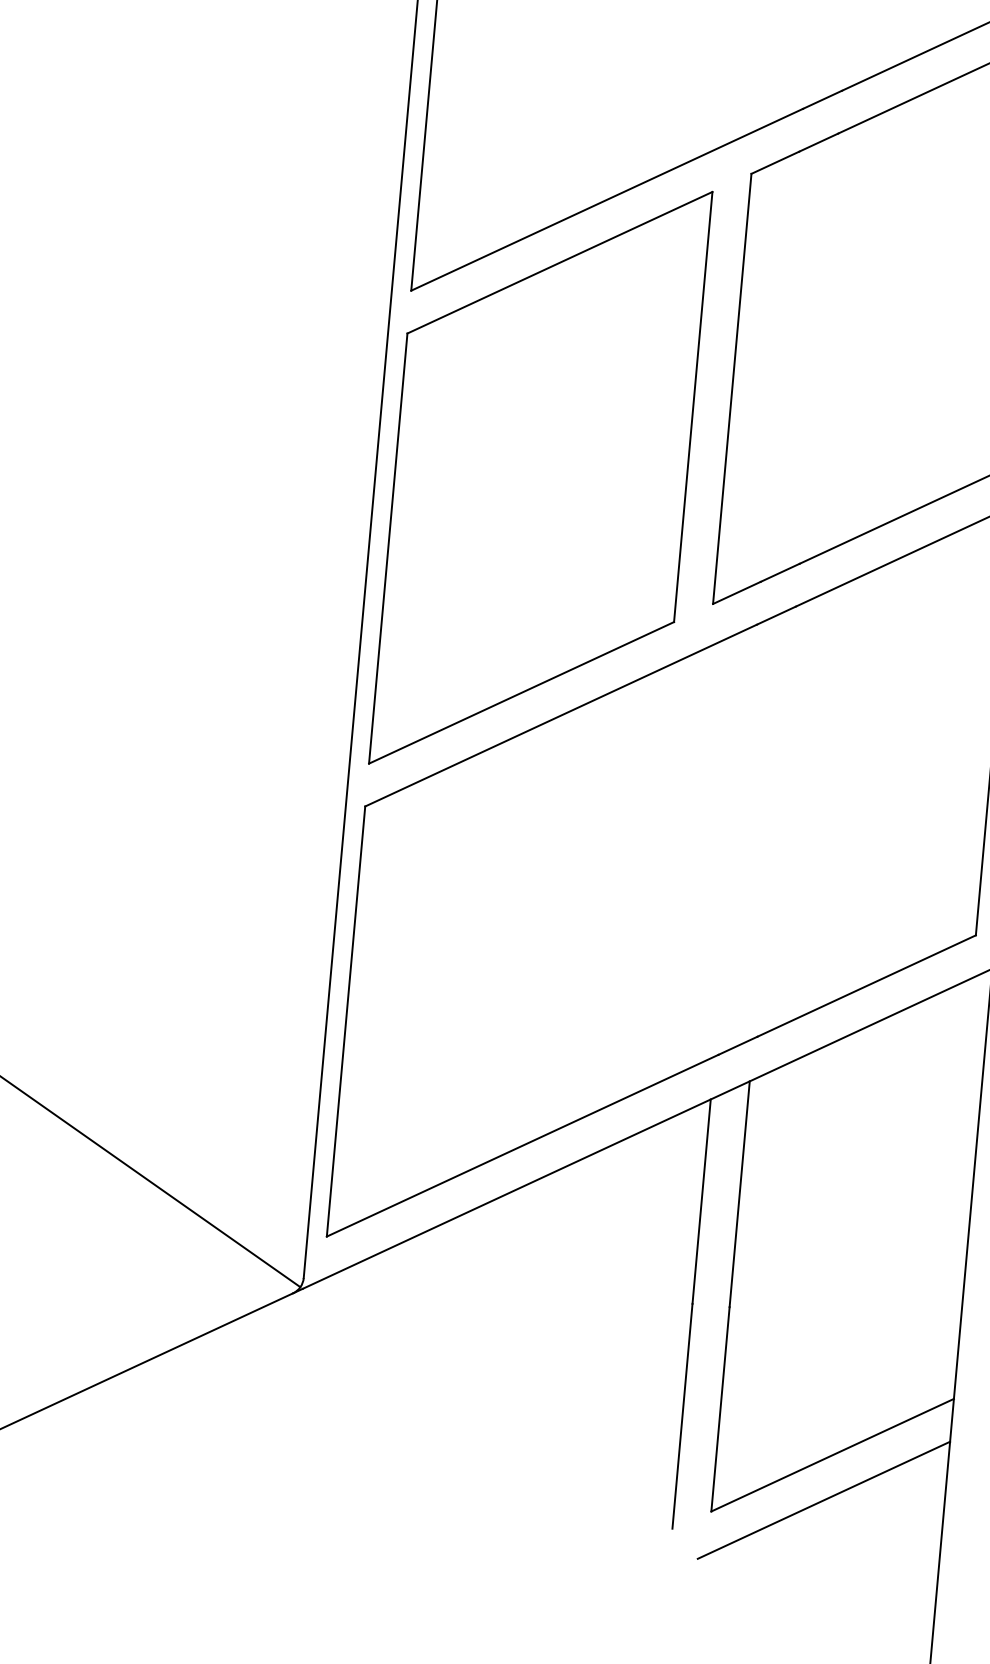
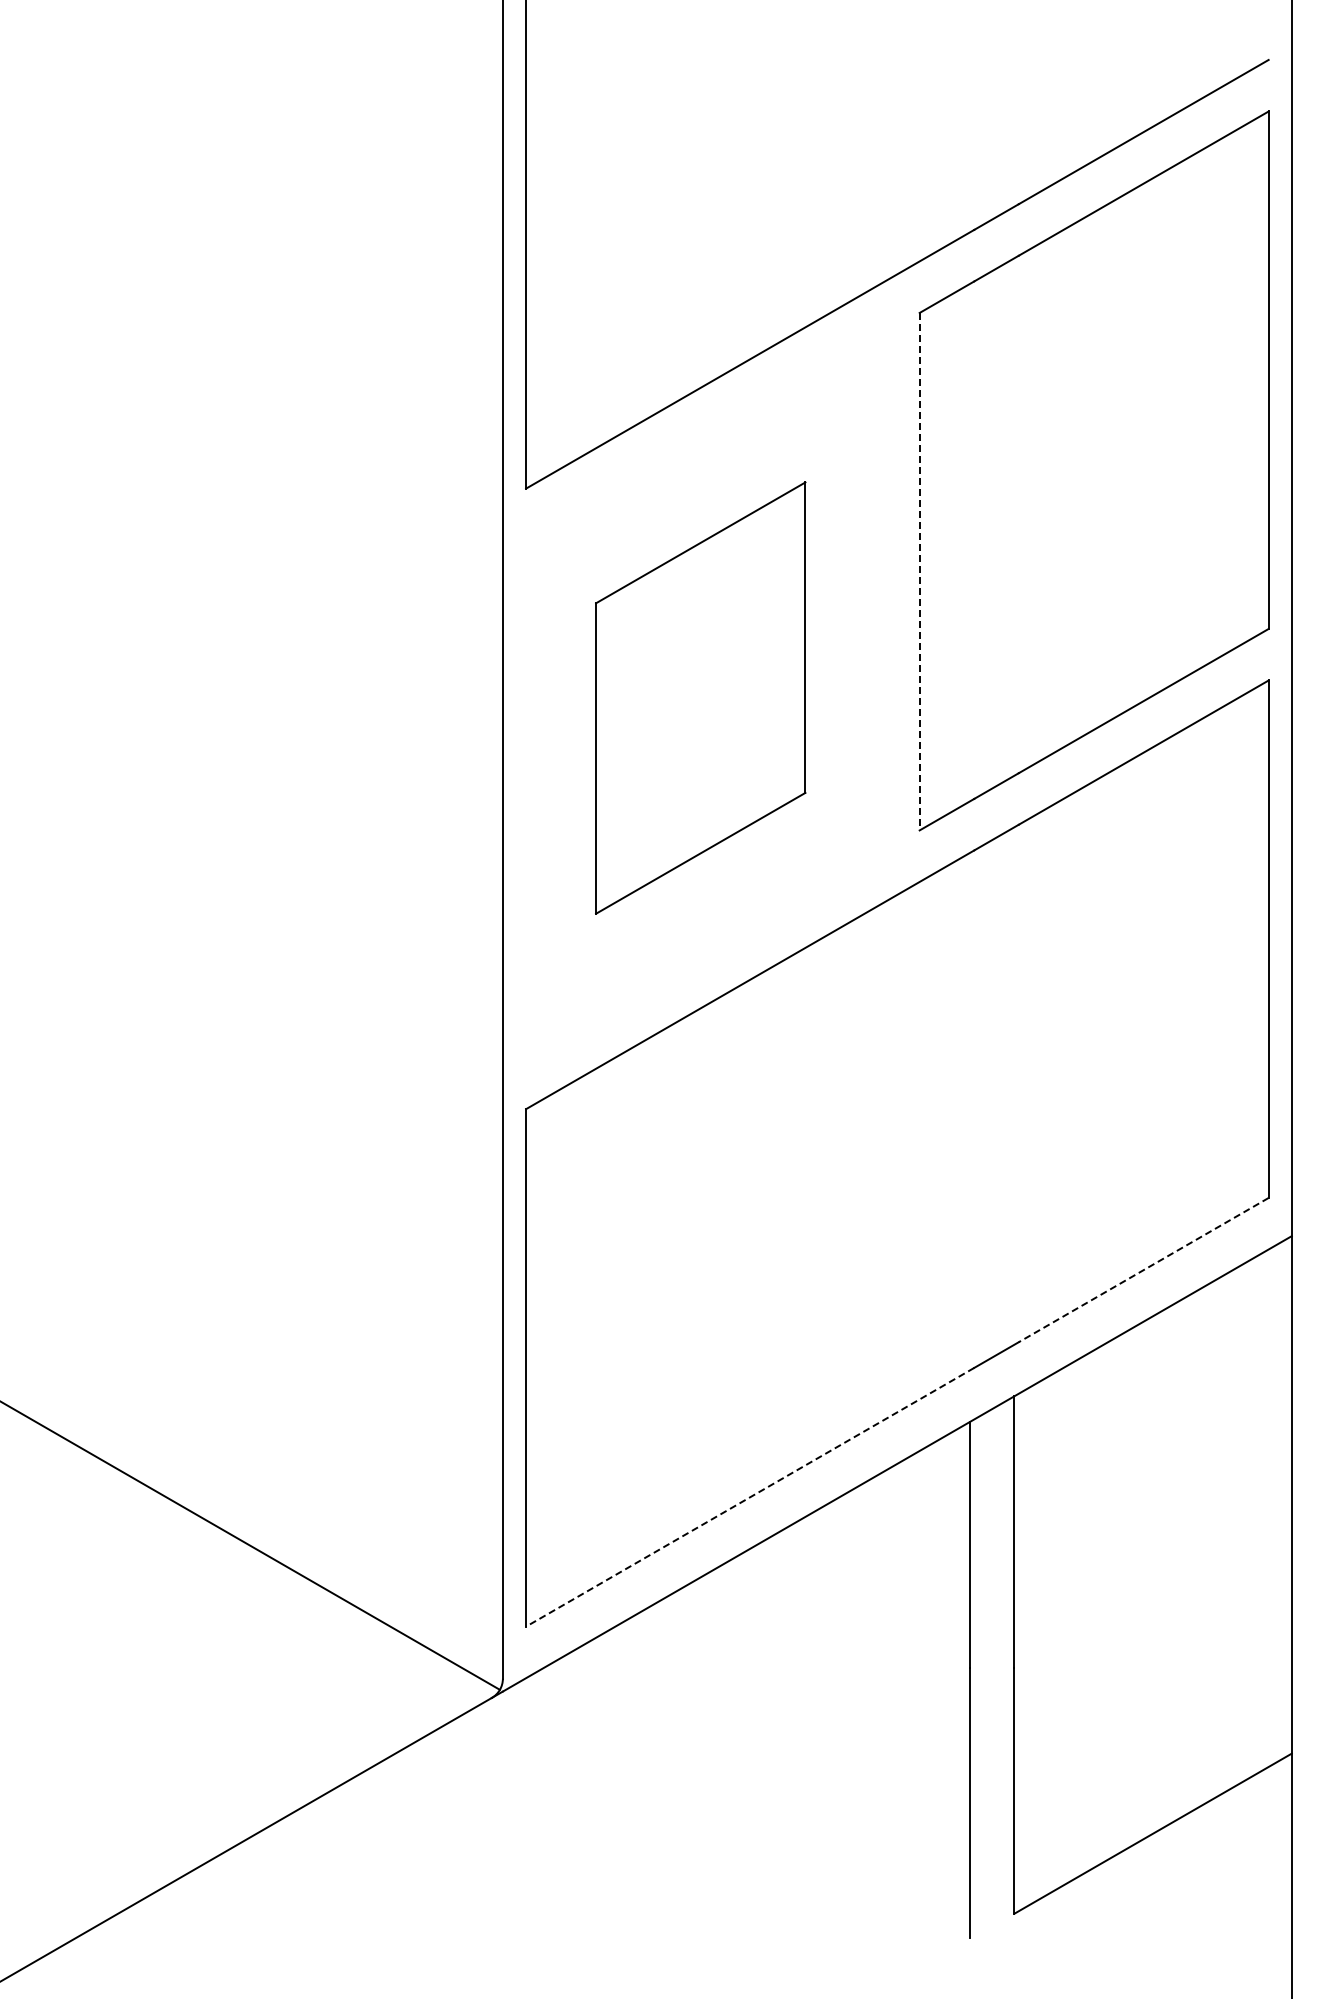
line: (732, 388) -> (919, 571), solid -> dashed
part: (540, 477) -> (700, 697), size x0.6
line: (866, 986) -> (1143, 1270), solid -> dashed
line: (522, 1145) -> (750, 1497), solid -> dashed
line: (823, 1500) -> (1147, 1888), removed

